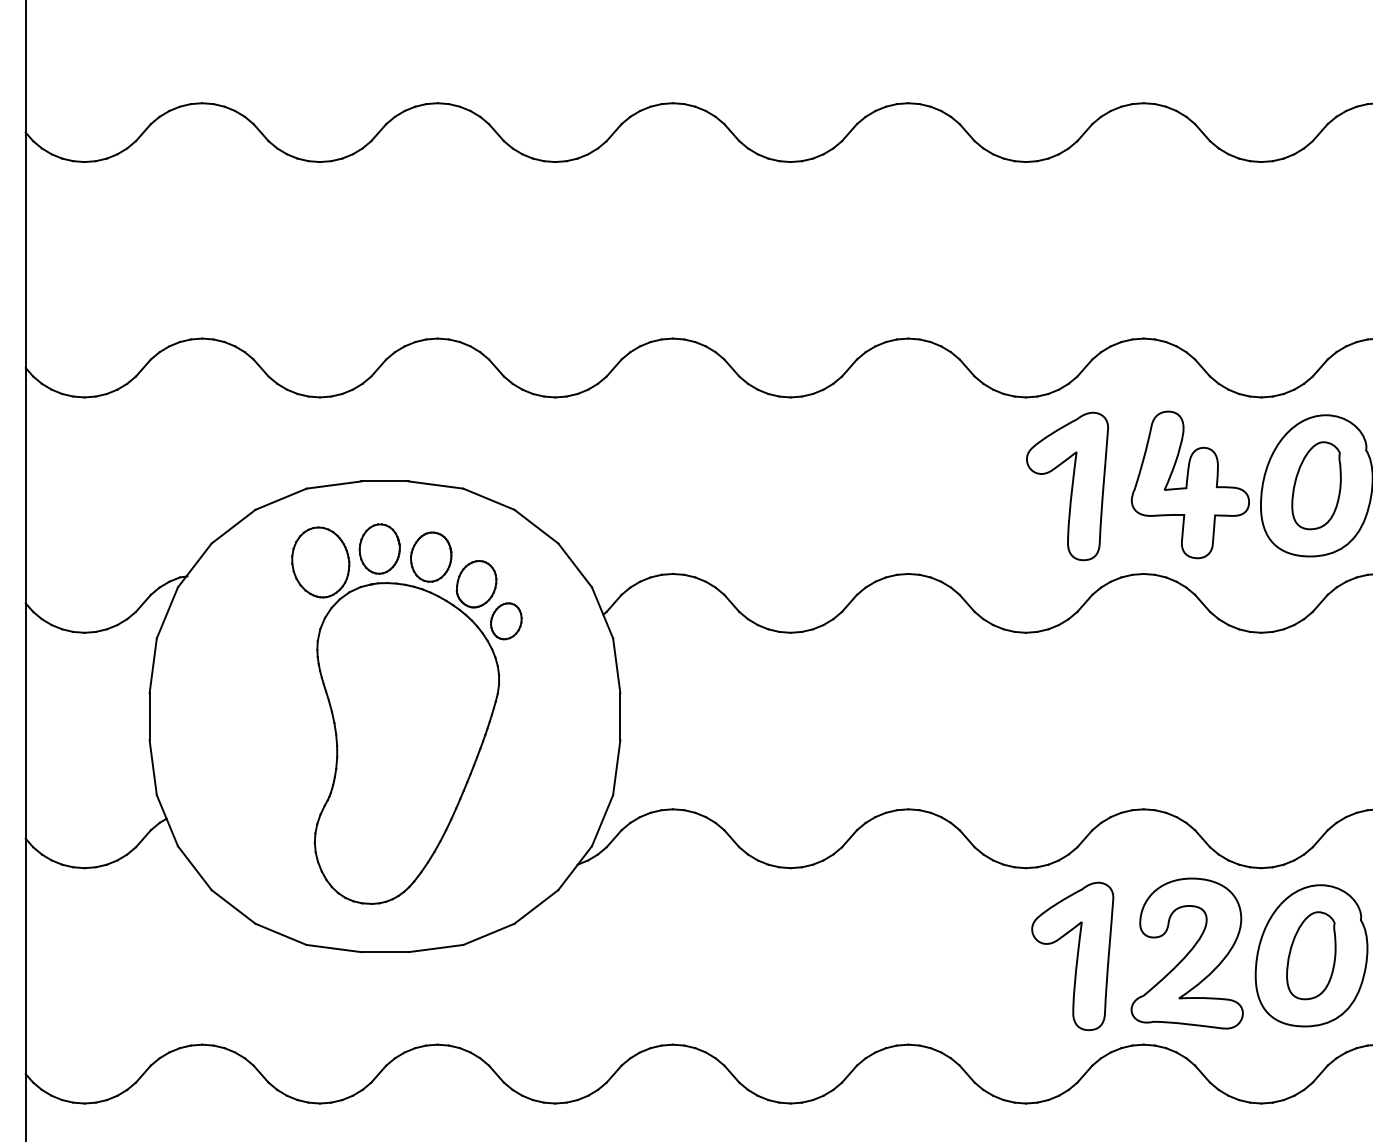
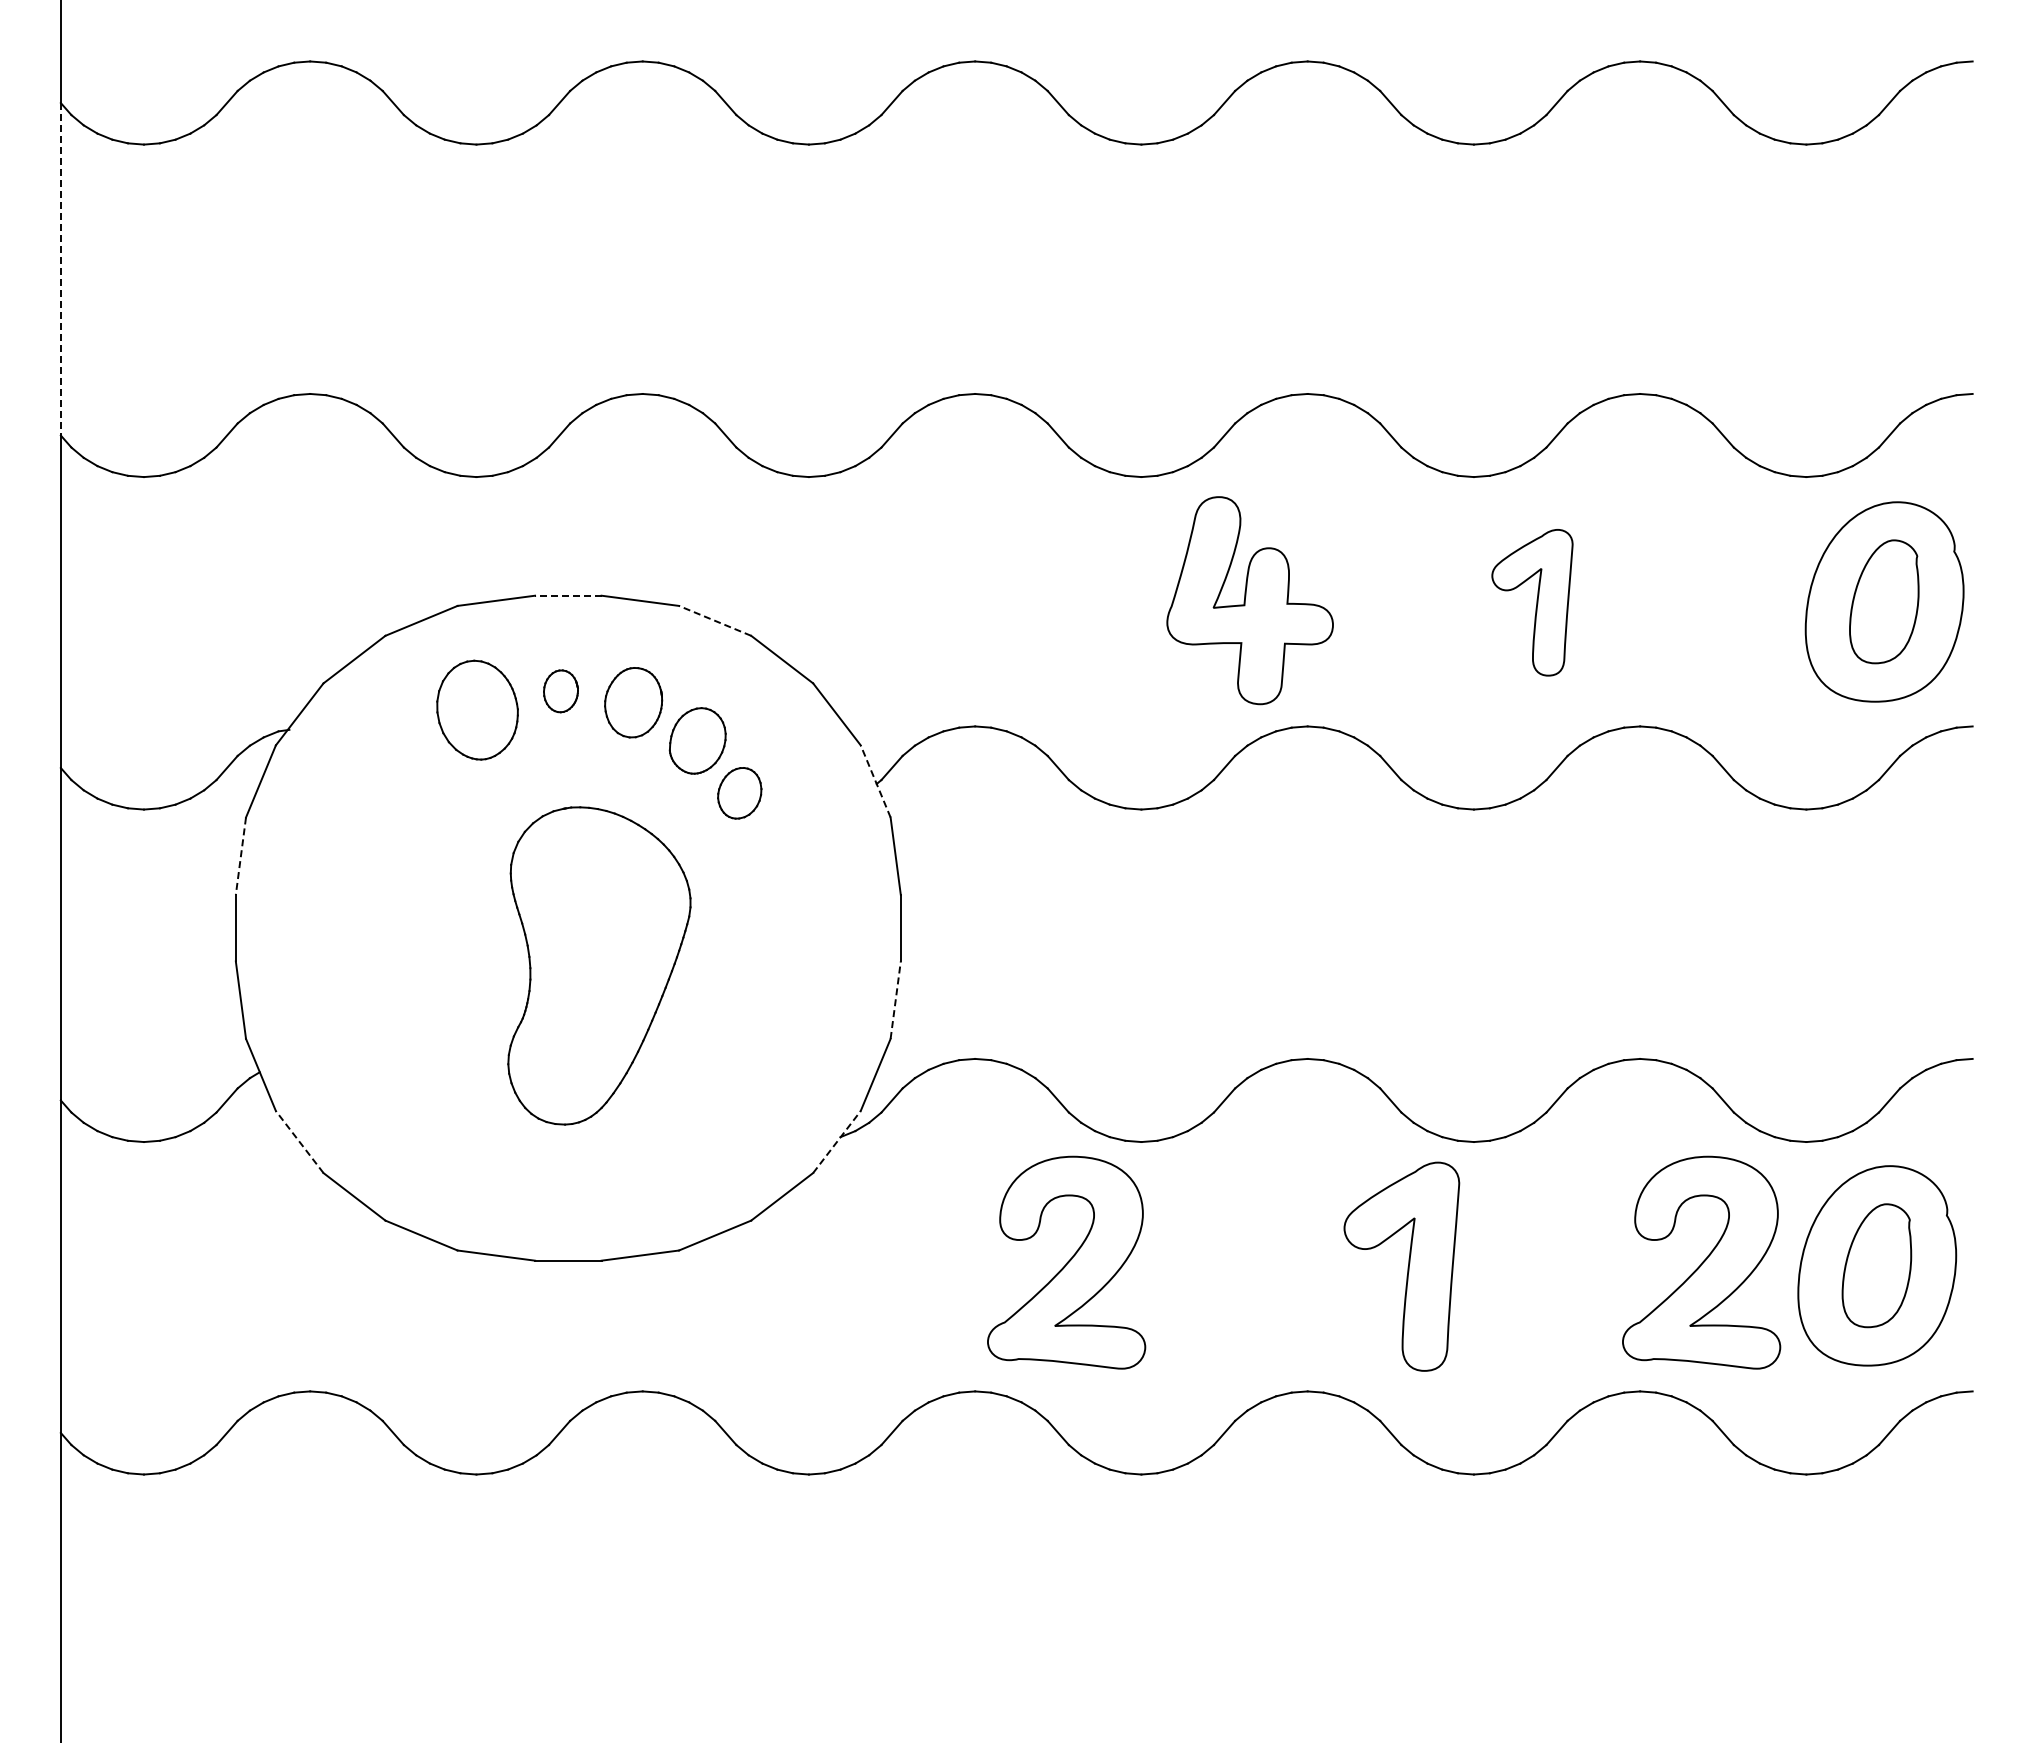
line: (25, 250) -> (60, 269), solid -> dashed
line: (384, 481) -> (567, 595), solid -> dashed
part: (1189, 484) -> (1249, 600), moved
part: (1067, 486) -> (1532, 602), size x0.7
line: (488, 498) -> (714, 620), solid -> dashed
part: (379, 549) -> (560, 691), size x0.6
line: (602, 612) -> (875, 780), solid -> dashed
line: (152, 666) -> (240, 856), solid -> dashed
part: (407, 743) -> (599, 965), size x0.7
line: (616, 767) -> (895, 999), solid -> dashed
line: (194, 867) -> (299, 1141), solid -> dashed
line: (575, 867) -> (837, 1141), solid -> dashed
part: (737, 953) -> (1066, 1262), added
part: (1076, 956) -> (1407, 1267), moved

